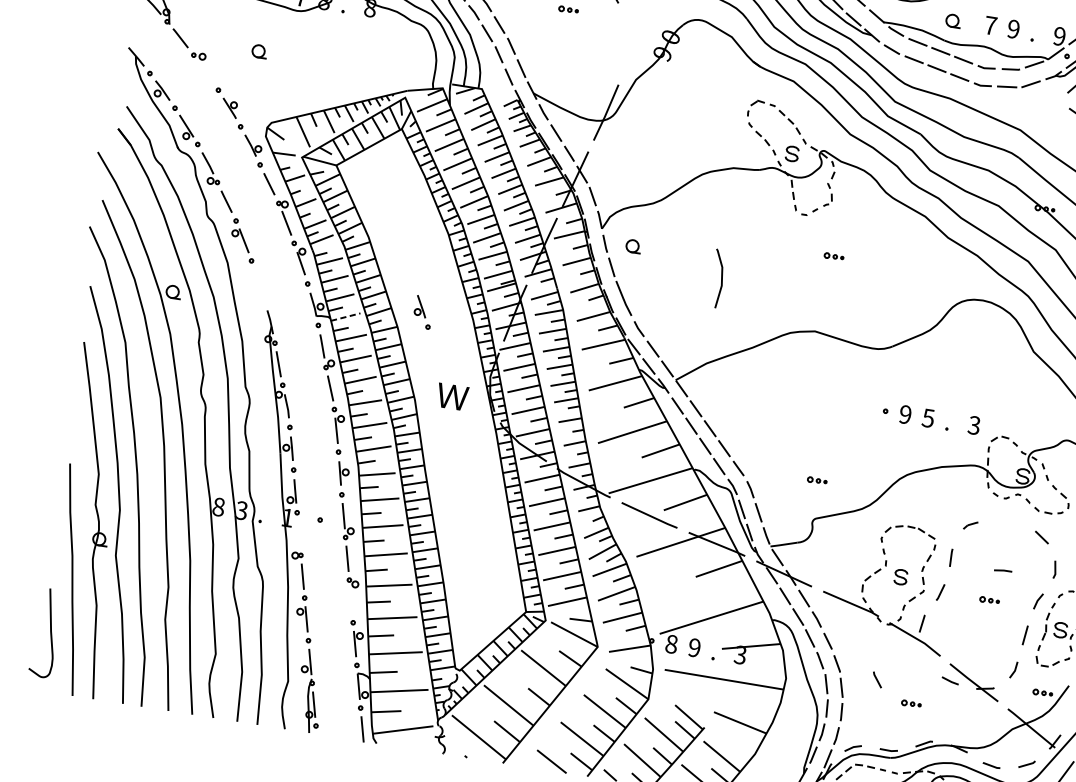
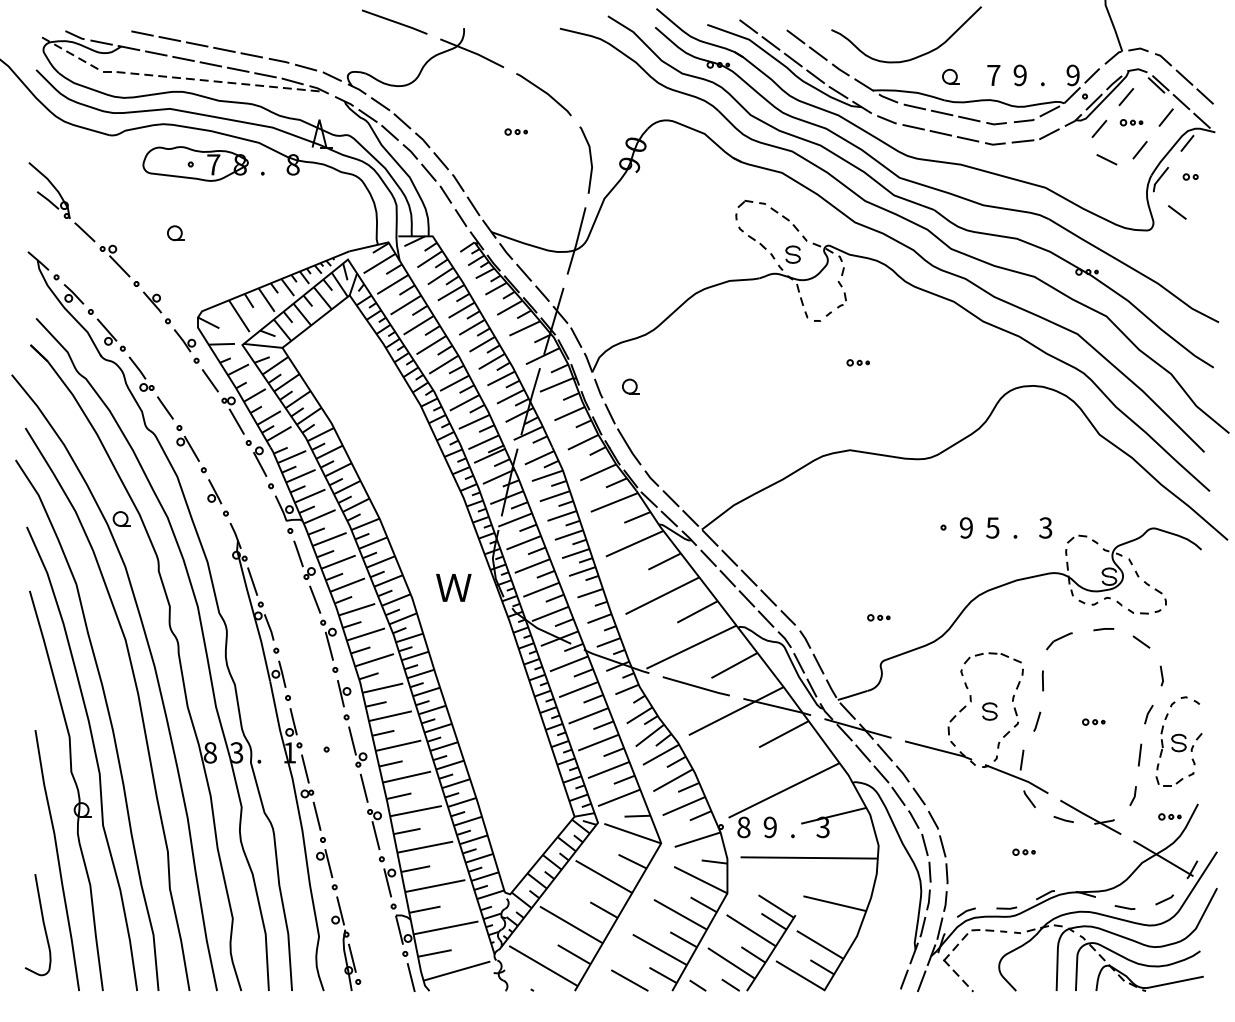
line: (206, 72) -> (119, 266), added
line: (721, 276) -> (589, 156), moved
part: (422, 312) -> (217, 497), moved
line: (346, 316) -> (320, 516), dashed -> solid
part: (970, 525) -> (1059, 641), size x1.67
line: (299, 533) -> (305, 768), added
line: (1002, 570) -> (1103, 629), moved
line: (350, 601) -> (375, 835), added
line: (877, 680) -> (1029, 799), moved

